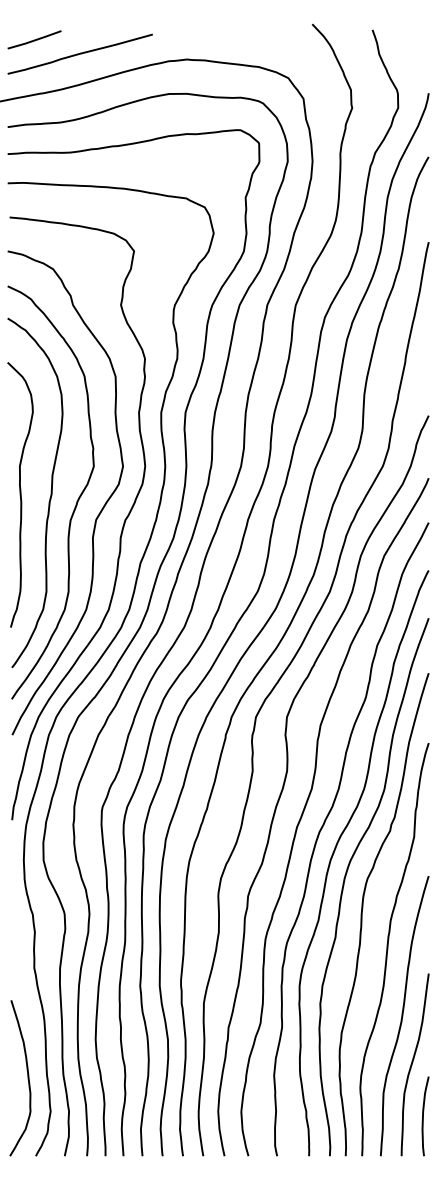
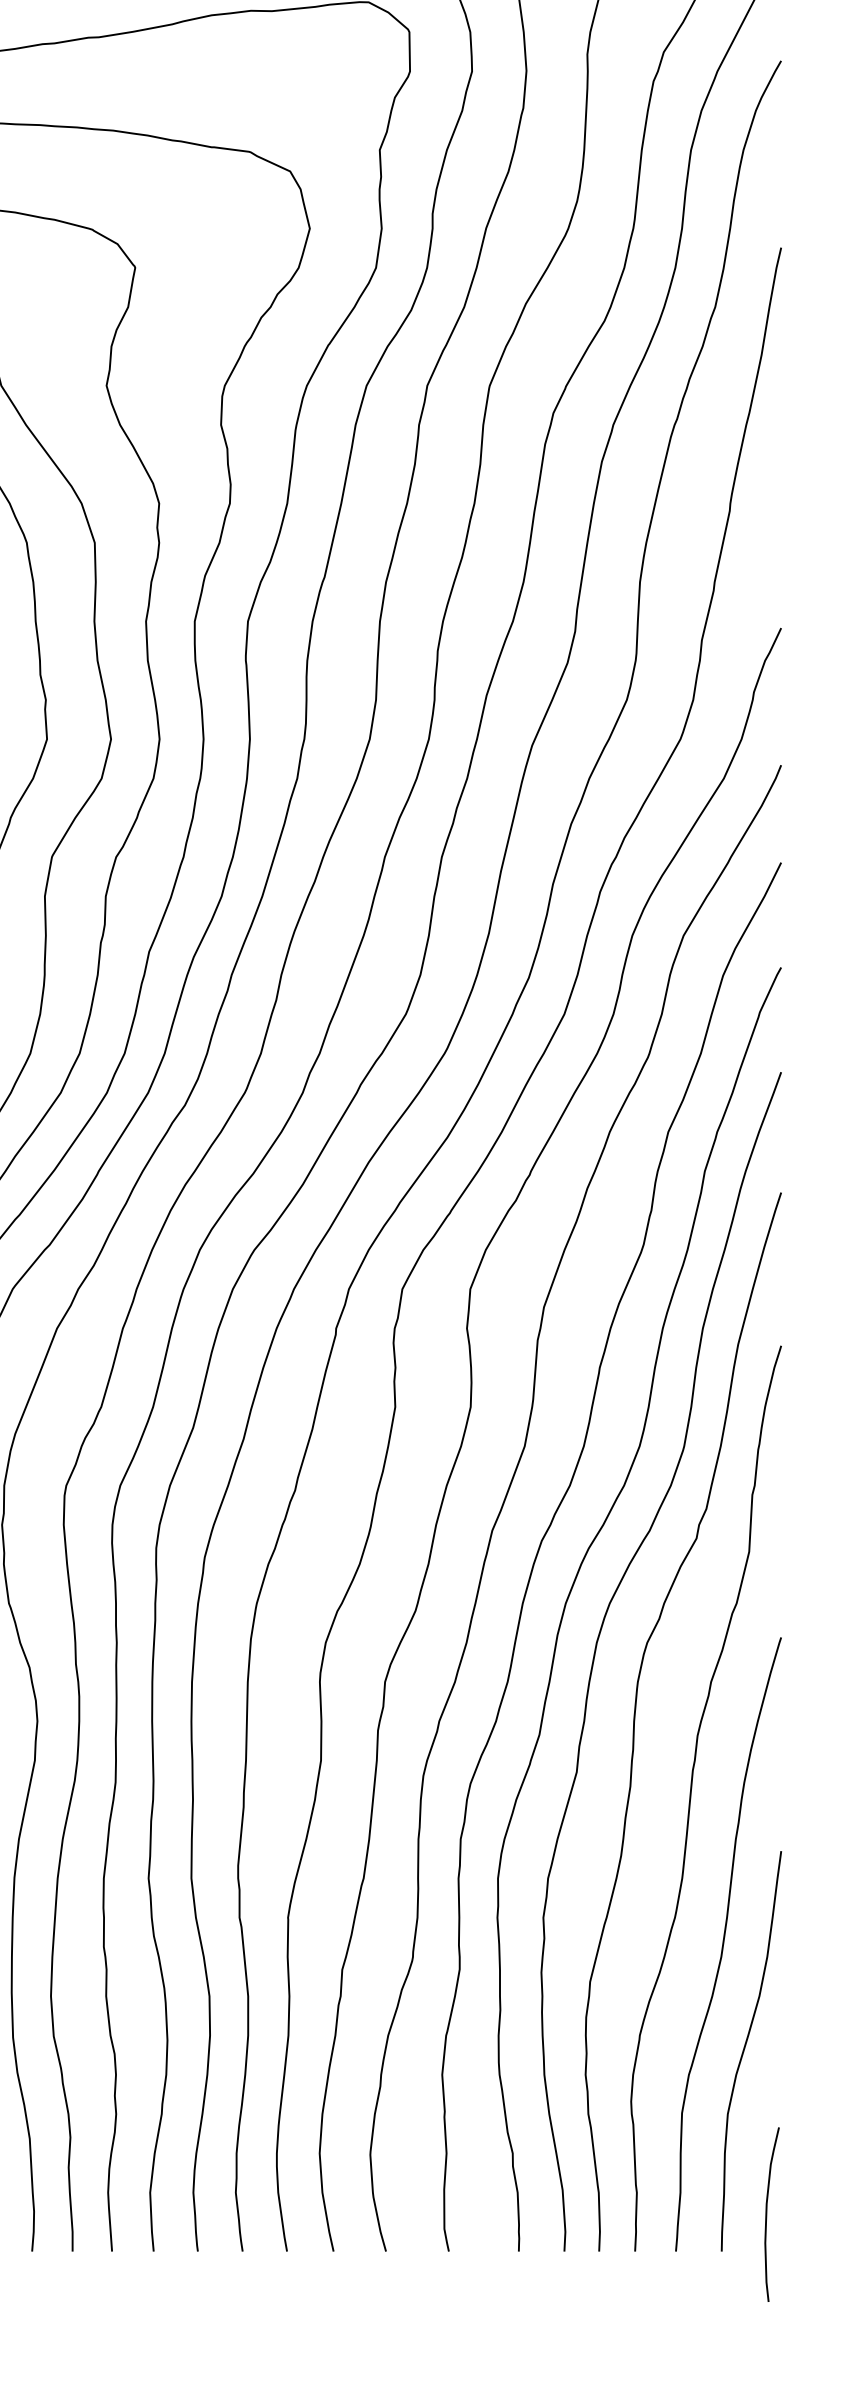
curve: (423, 1116) -> (767, 2214), moved

